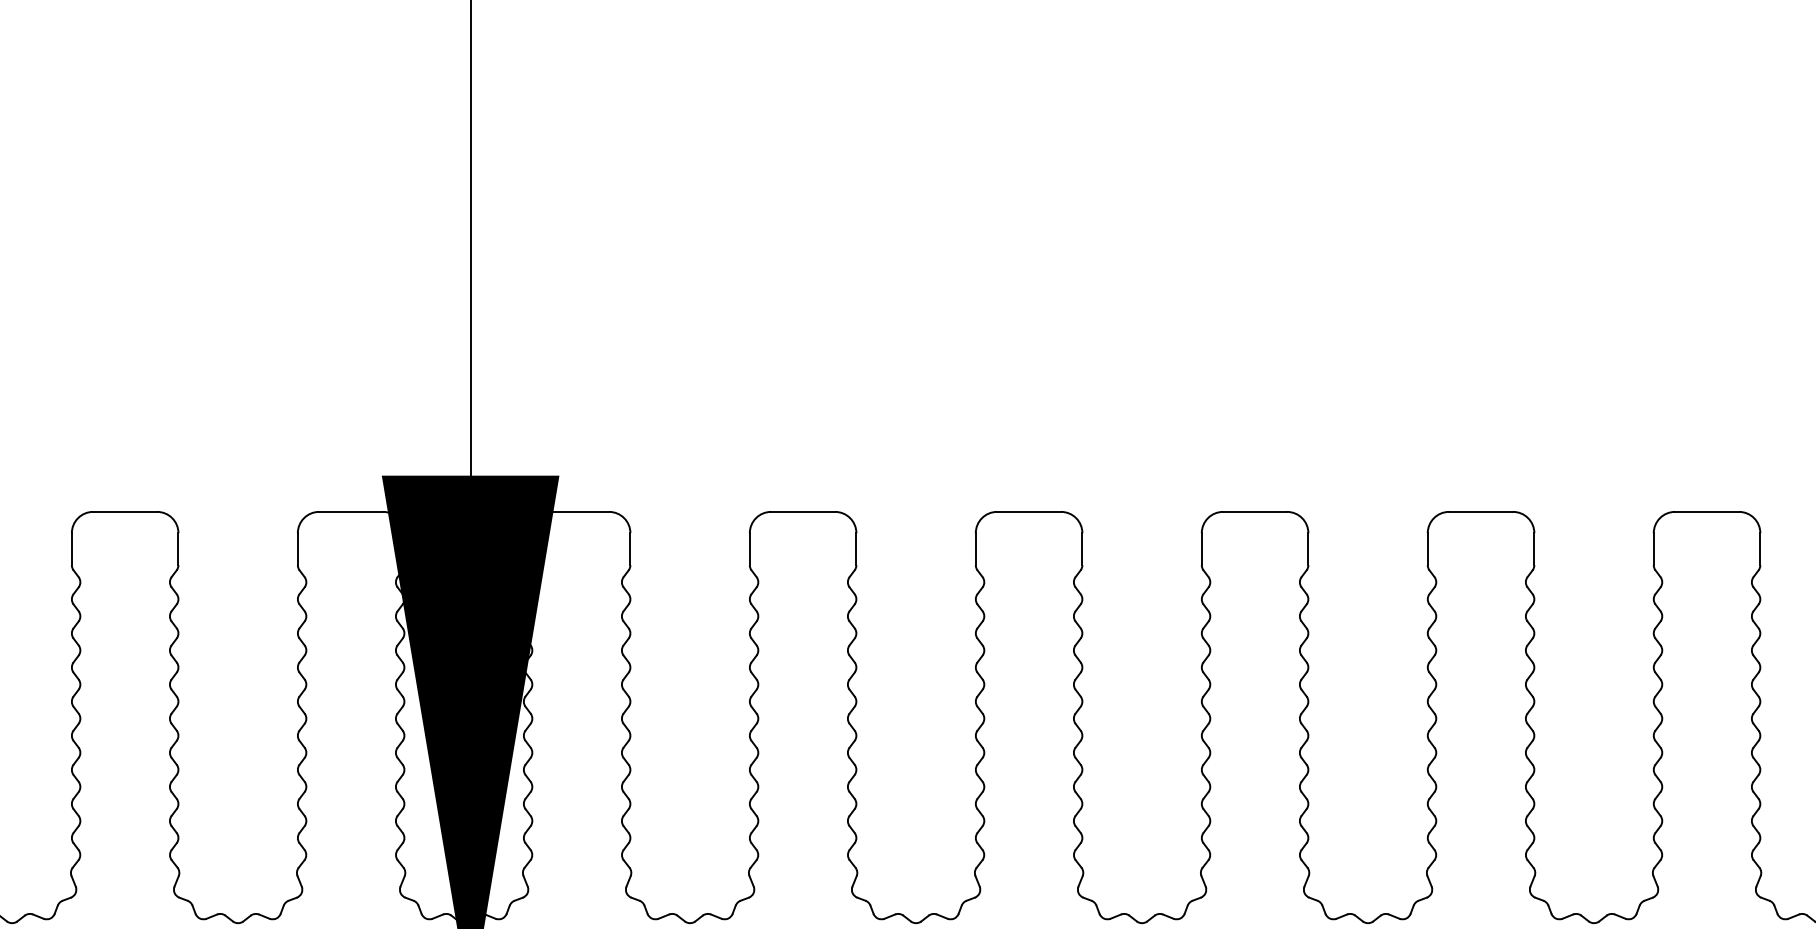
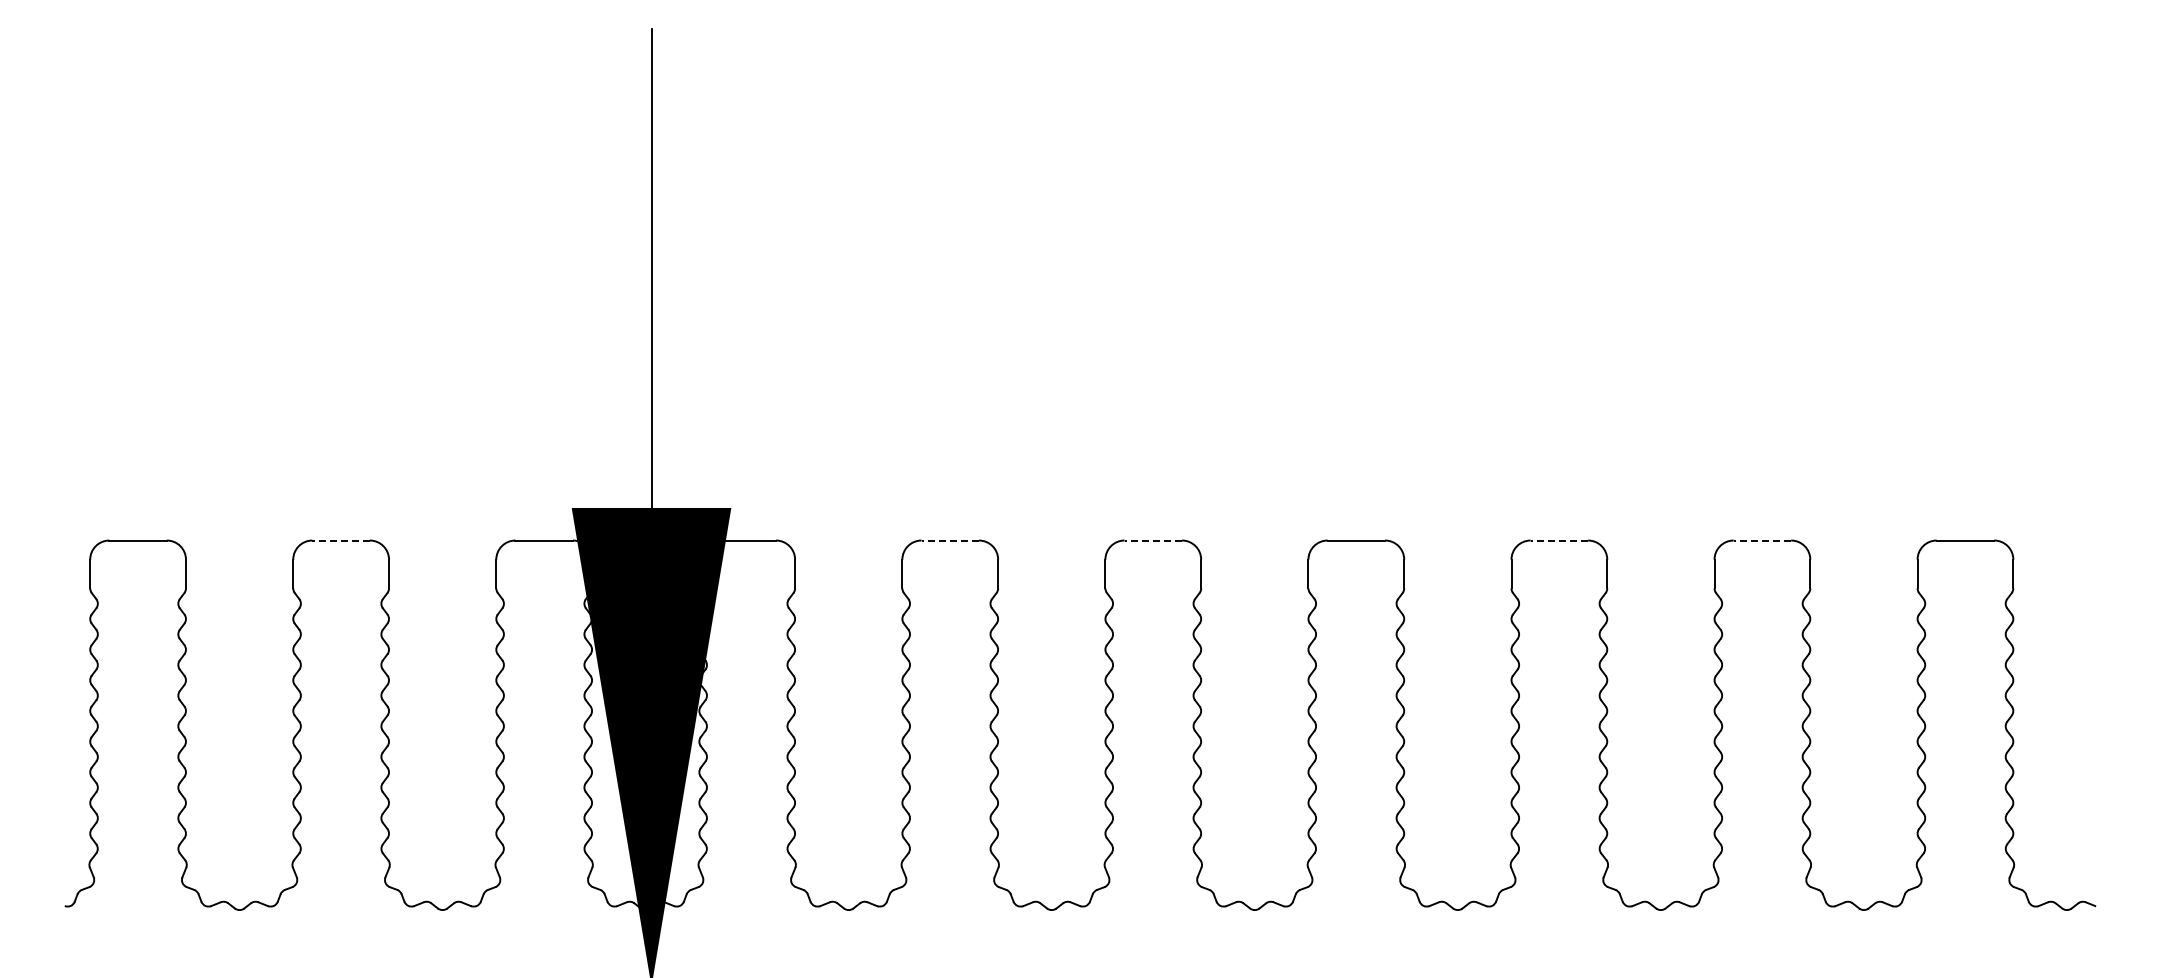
line: (125, 511) -> (341, 540), solid -> dashed
line: (803, 511) -> (950, 540), solid -> dashed
line: (1029, 511) -> (1153, 540), solid -> dashed
line: (1481, 511) -> (1559, 540), solid -> dashed
line: (1707, 511) -> (1762, 540), solid -> dashed

